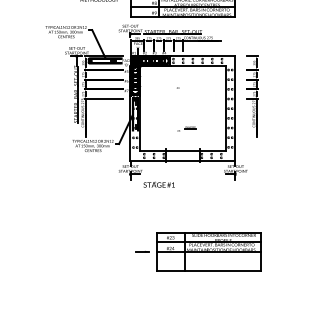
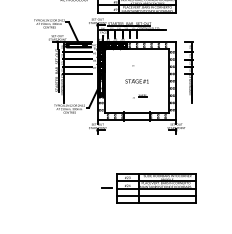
text: (158, 184) -> (136, 81), moved
line: (208, 261) -> (156, 195), added

